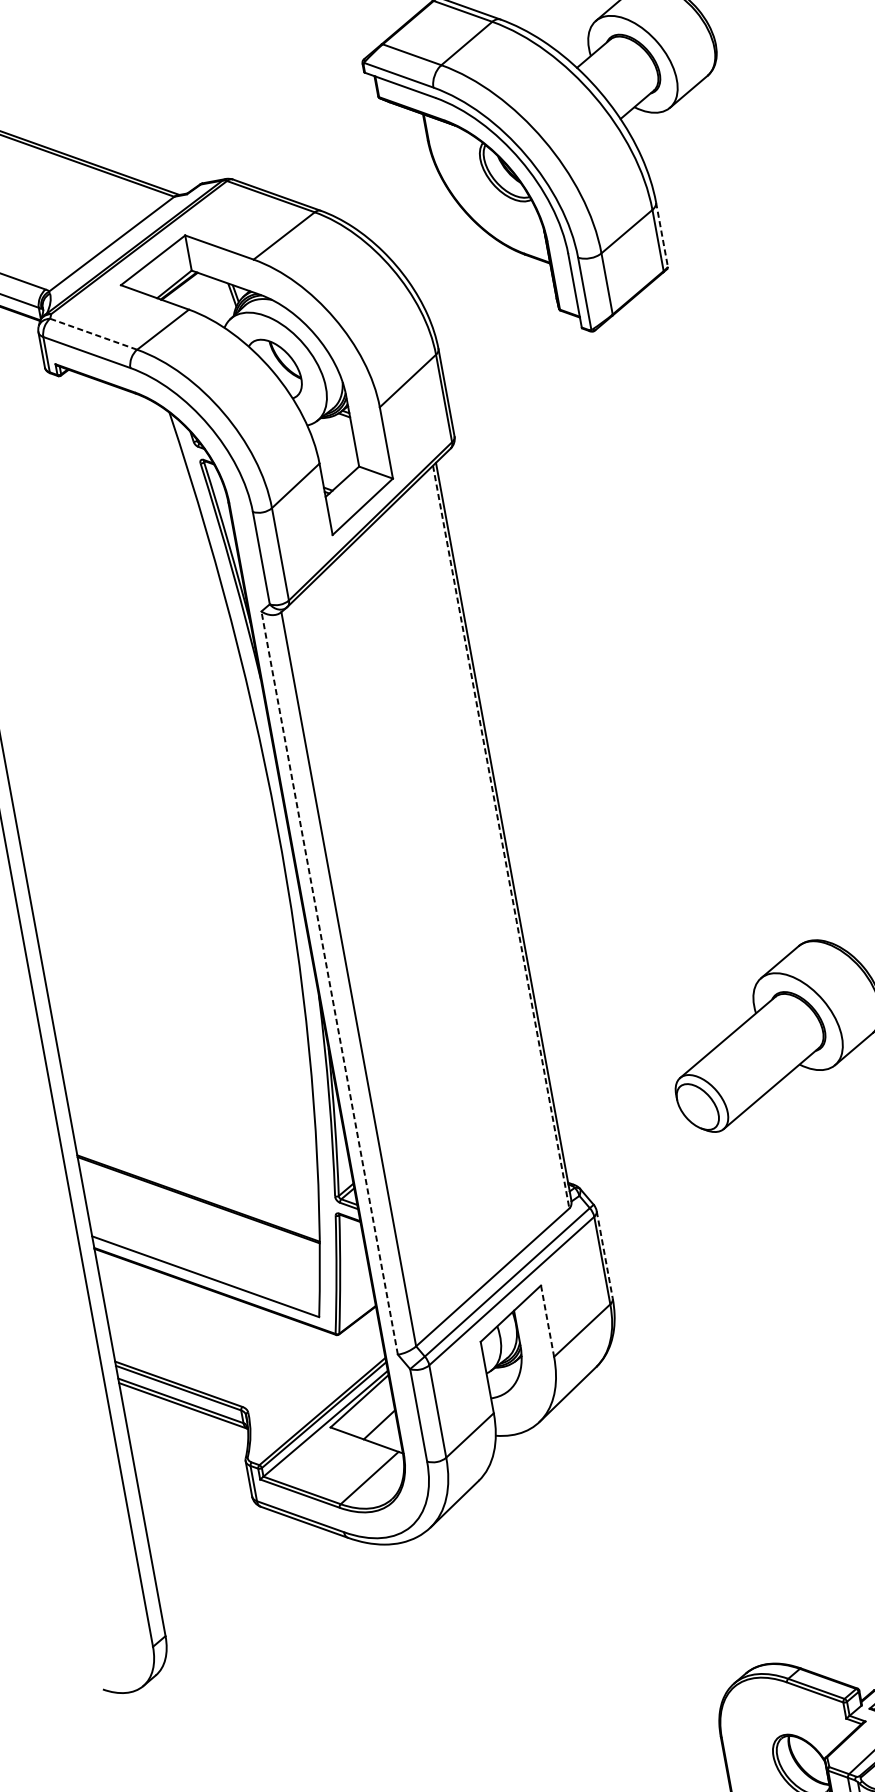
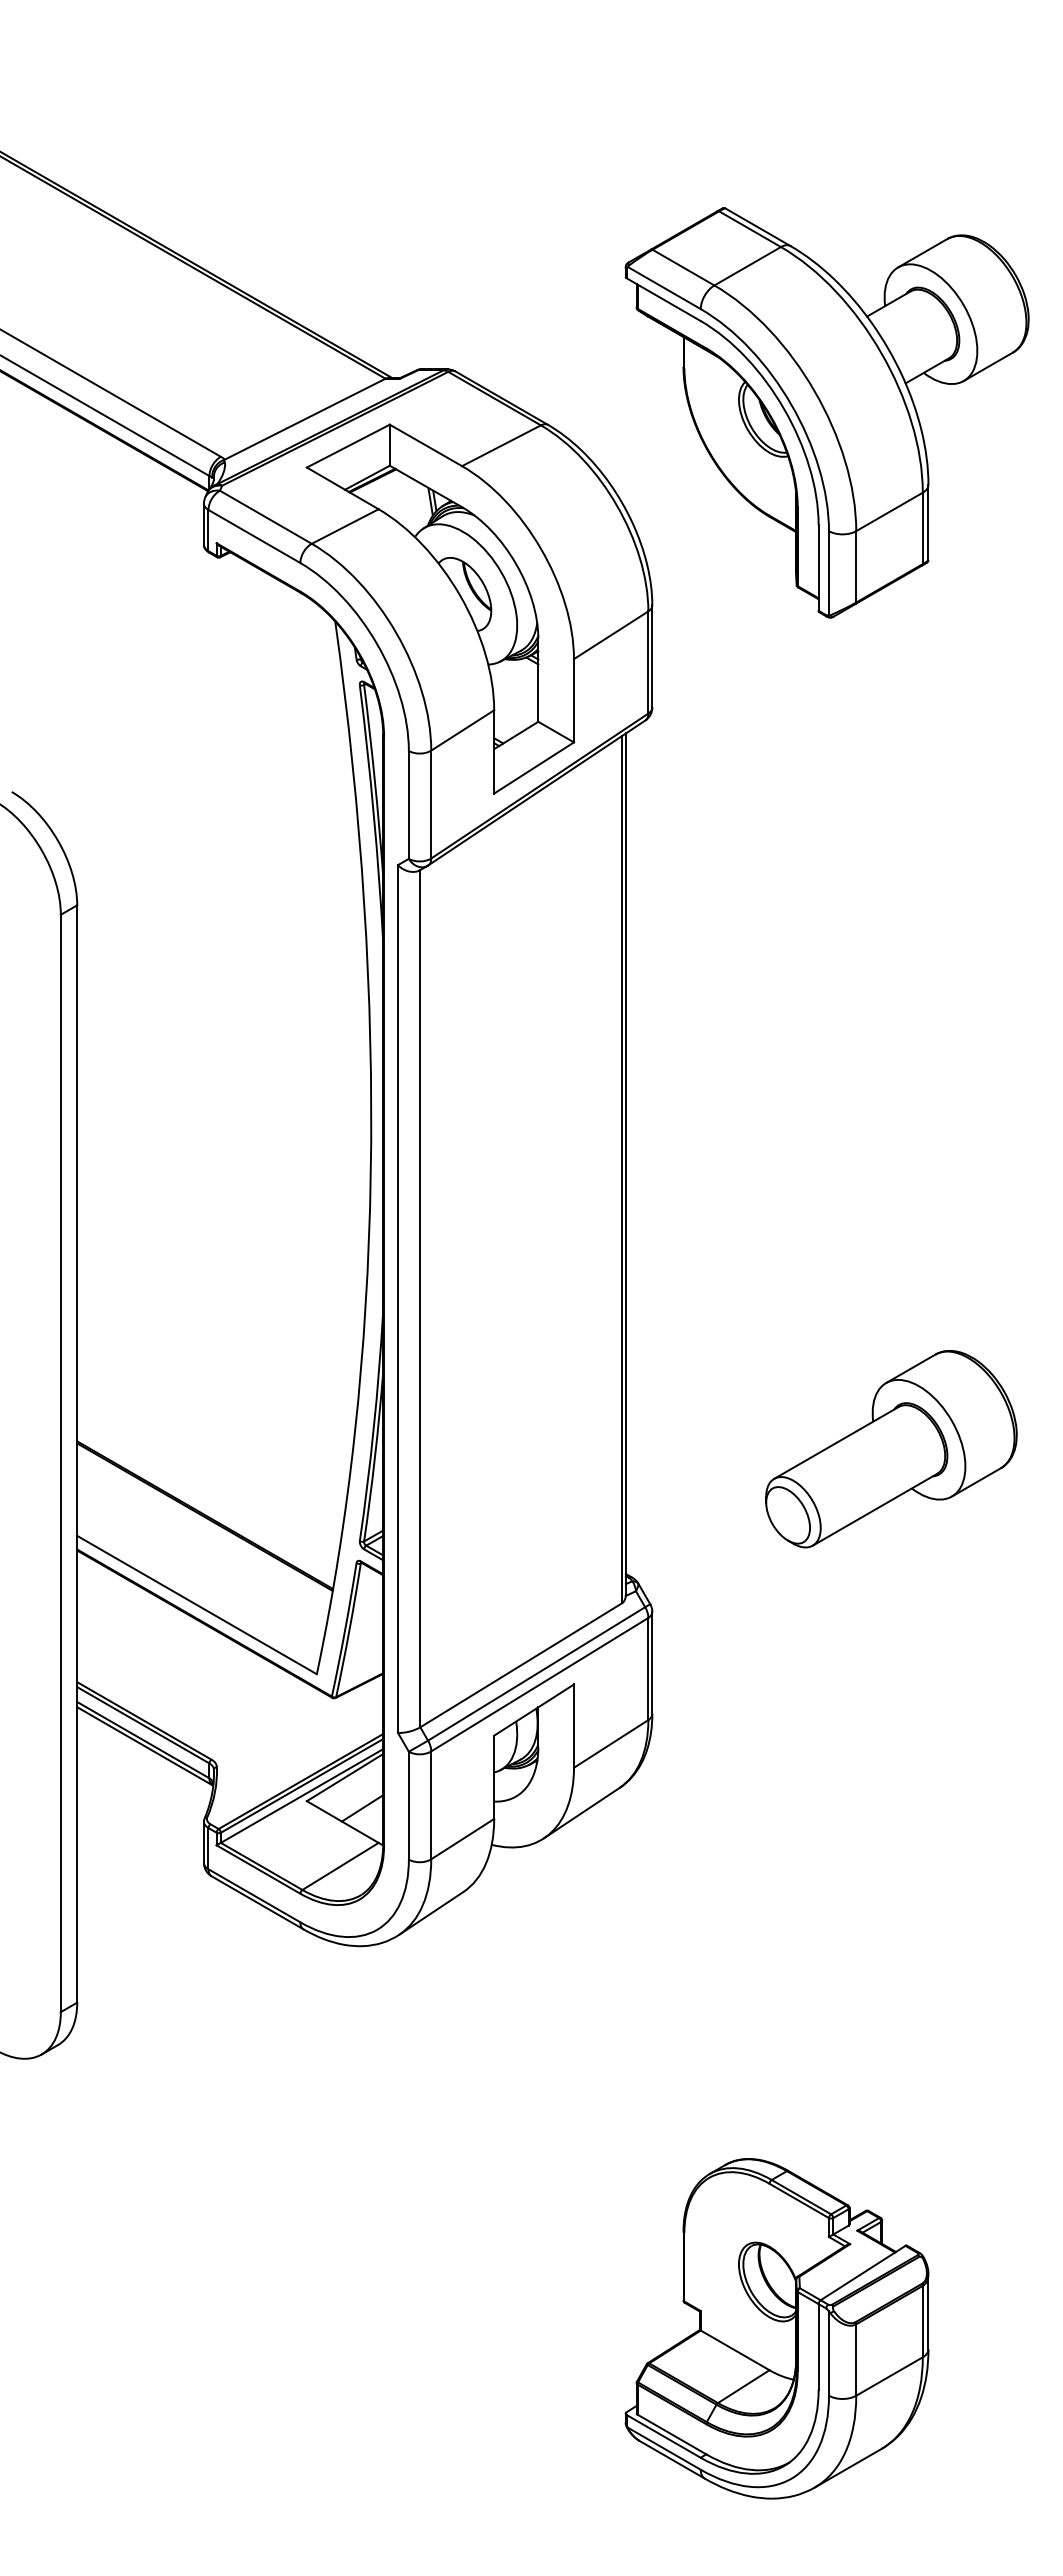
line: (662, 234) -> (928, 522), dashed -> solid
line: (93, 334) -> (265, 517), dashed -> solid
line: (500, 836) -> (621, 1169), dashed -> solid
line: (329, 983) -> (397, 1299), dashed -> solid
line: (604, 1255) -> (652, 1663), dashed -> solid
line: (547, 1321) -> (573, 1726), dashed -> solid

